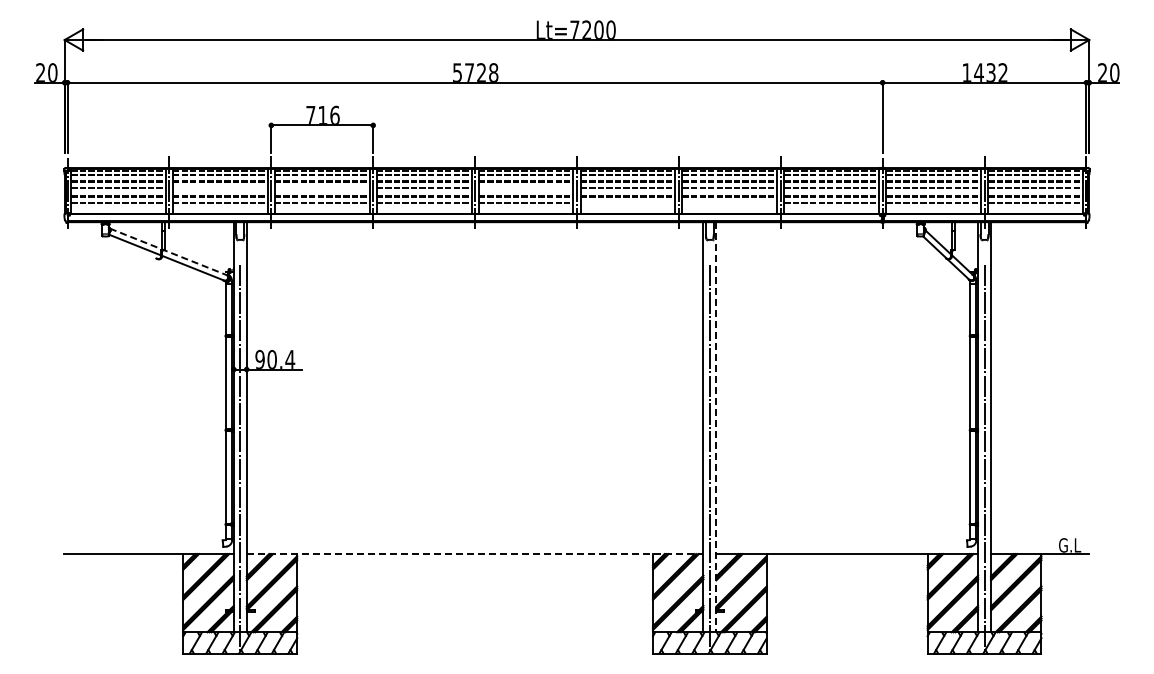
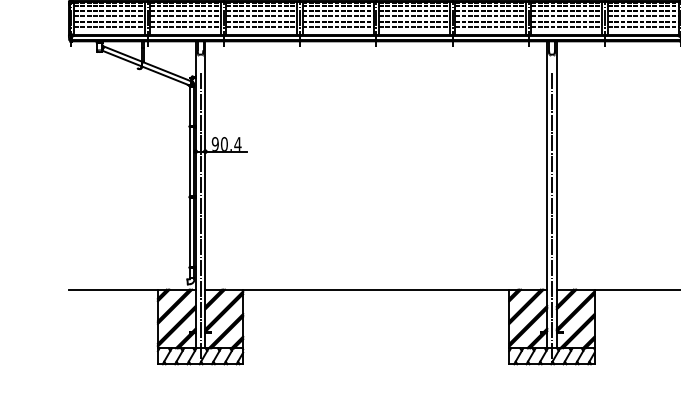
line: (219, 188) -> (184, 16), added
line: (321, 188) -> (261, 16), added
line: (525, 188) -> (414, 16), added
line: (627, 202) -> (490, 26), added
line: (729, 202) -> (566, 26), added
line: (168, 252) -> (146, 64), dashed -> solid
line: (716, 427) -> (556, 195), dashed -> solid
line: (475, 554) -> (376, 290), dashed -> solid

